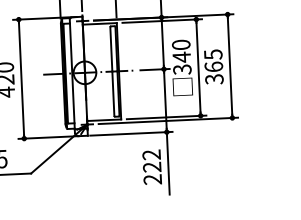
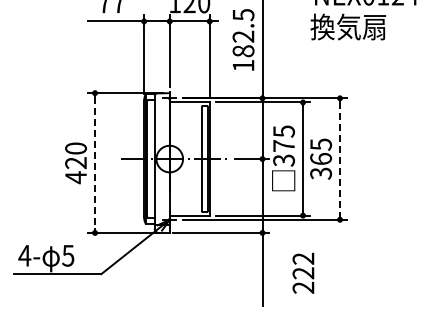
text: (181, 50) -> (283, 138), 340 -> 375
line: (230, 66) -> (340, 159), solid -> dashed
line: (21, 79) -> (95, 163), solid -> dashed
text: (152, 166) -> (303, 272), moved

